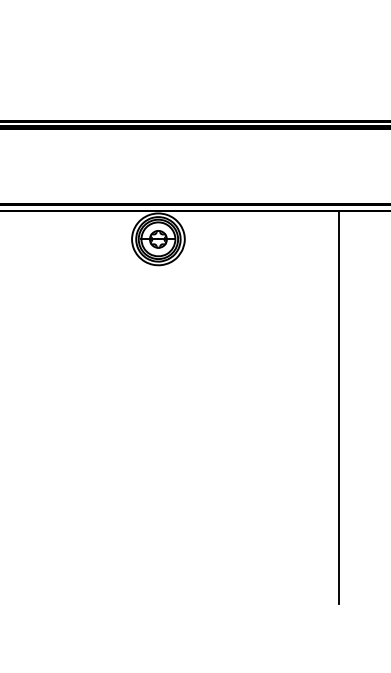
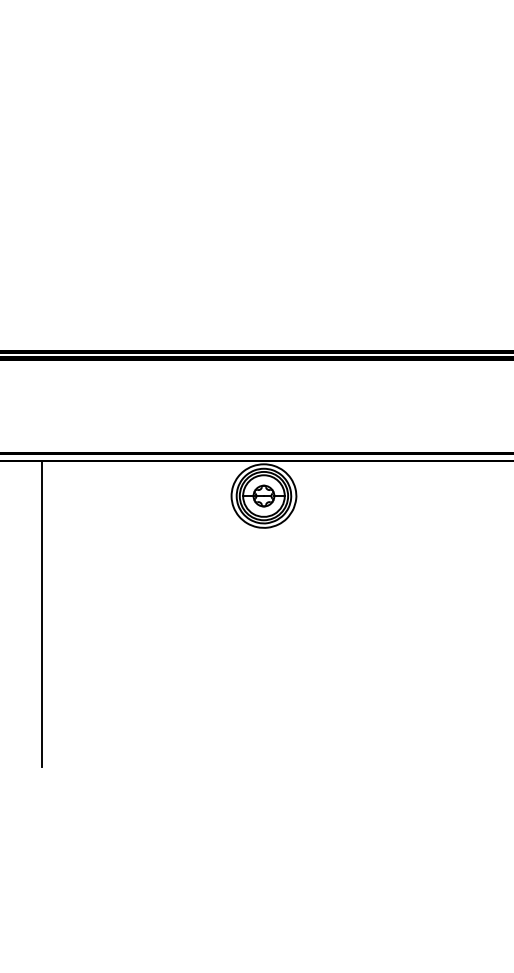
line: (338, 407) -> (485, 702), removed

